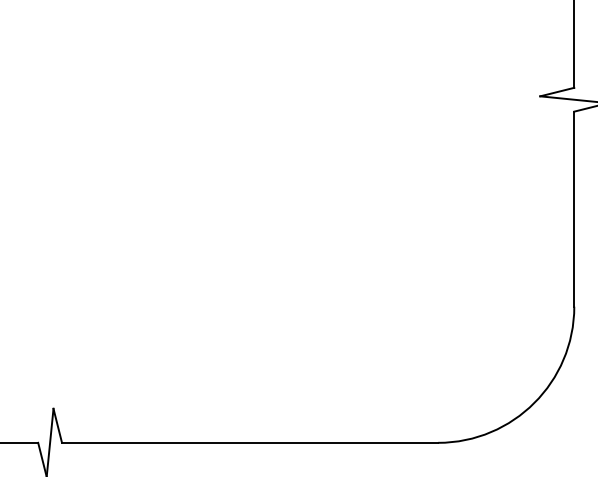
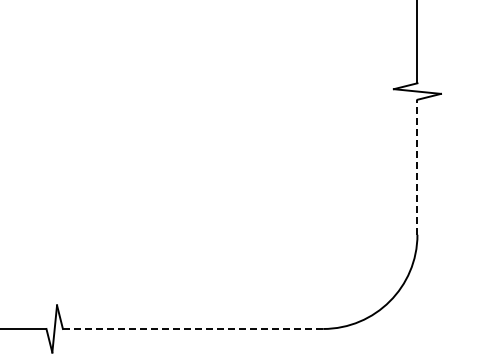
line: (574, 208) -> (417, 166), solid -> dashed
line: (250, 442) -> (193, 328), solid -> dashed

